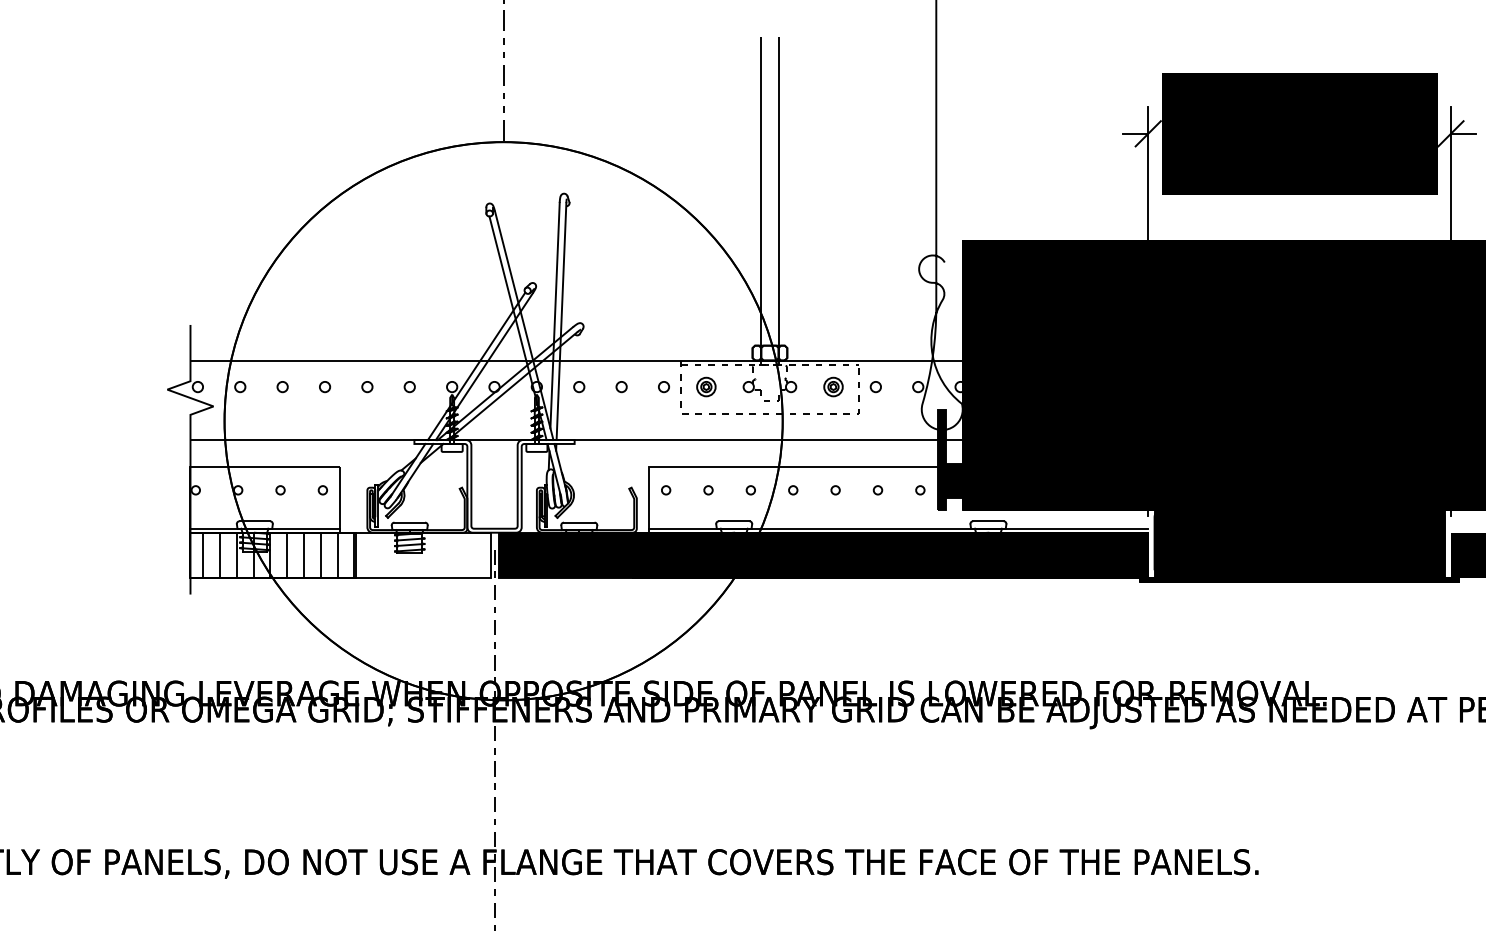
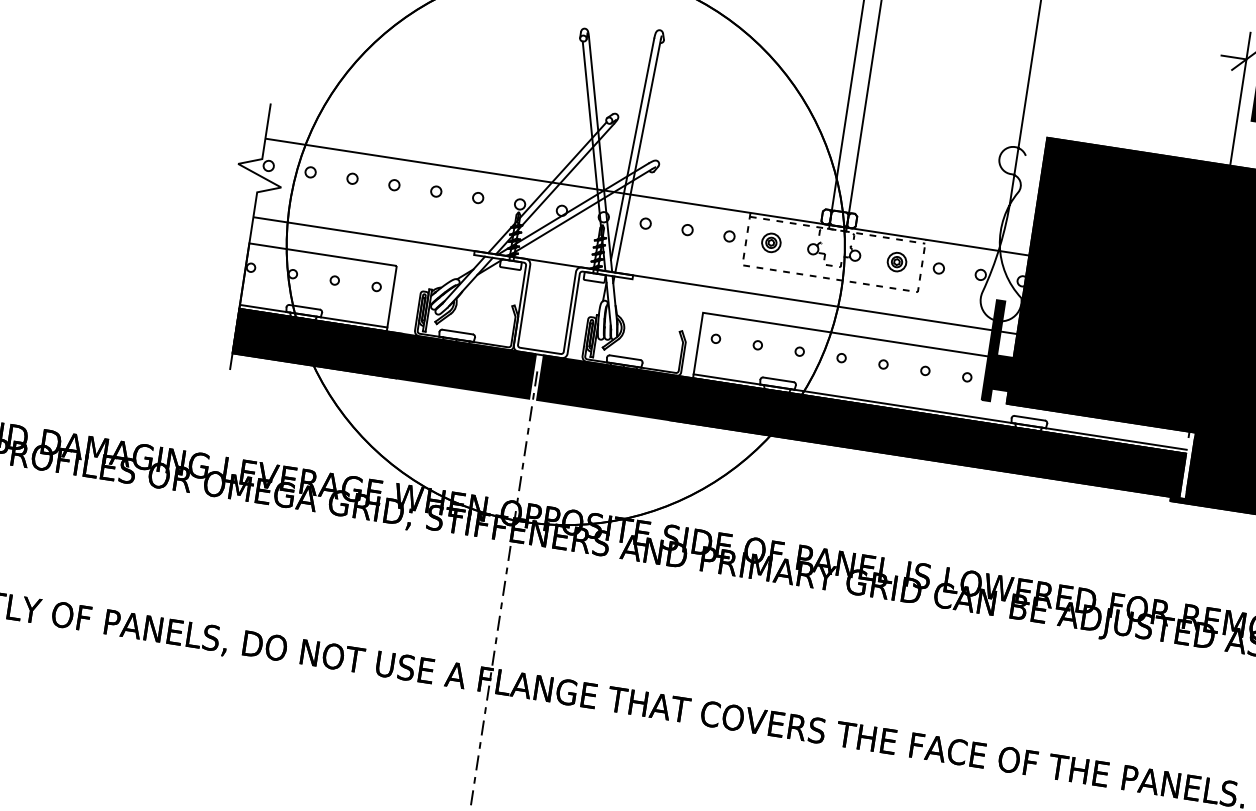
fill: (340, 554) -> (384, 353), added

